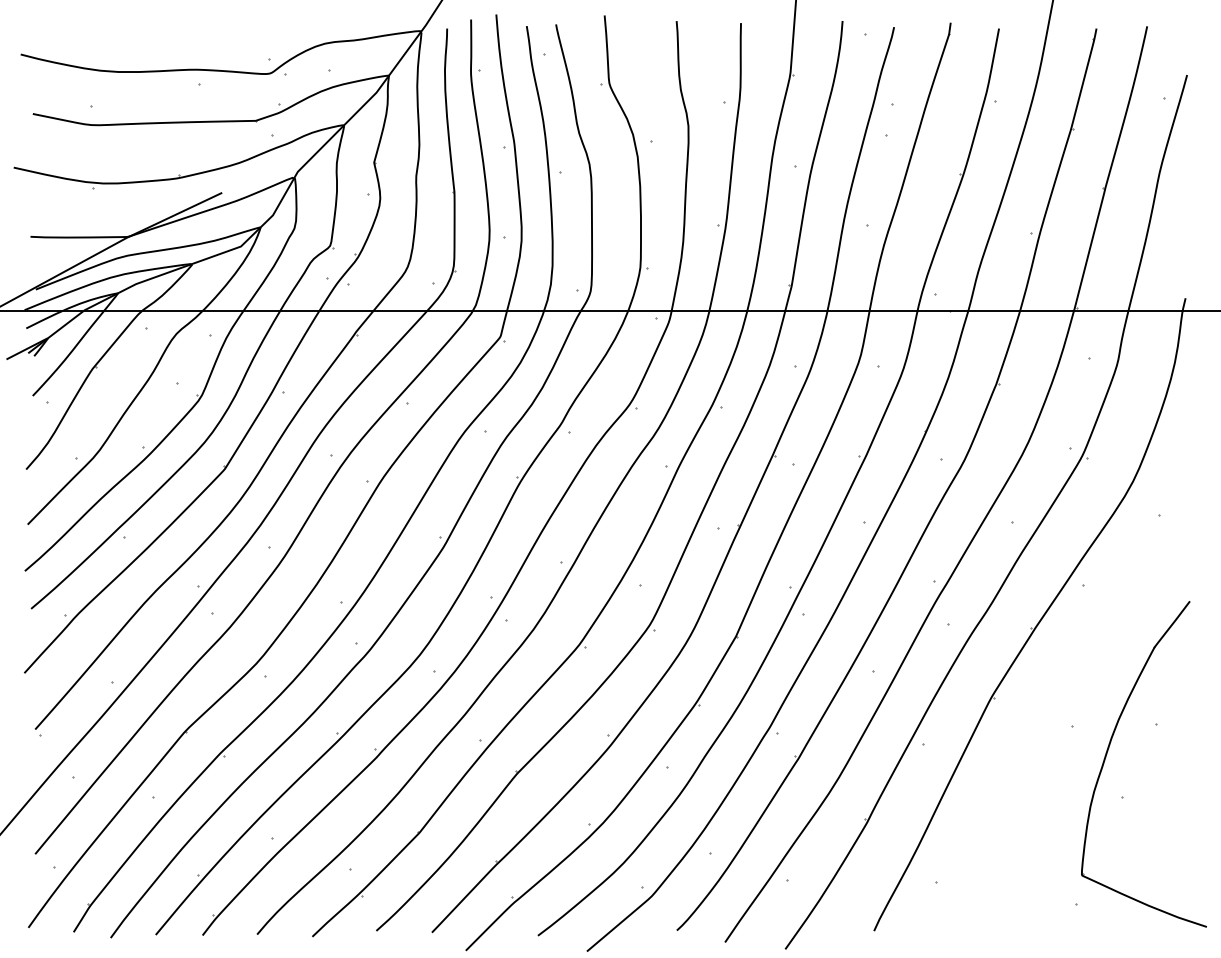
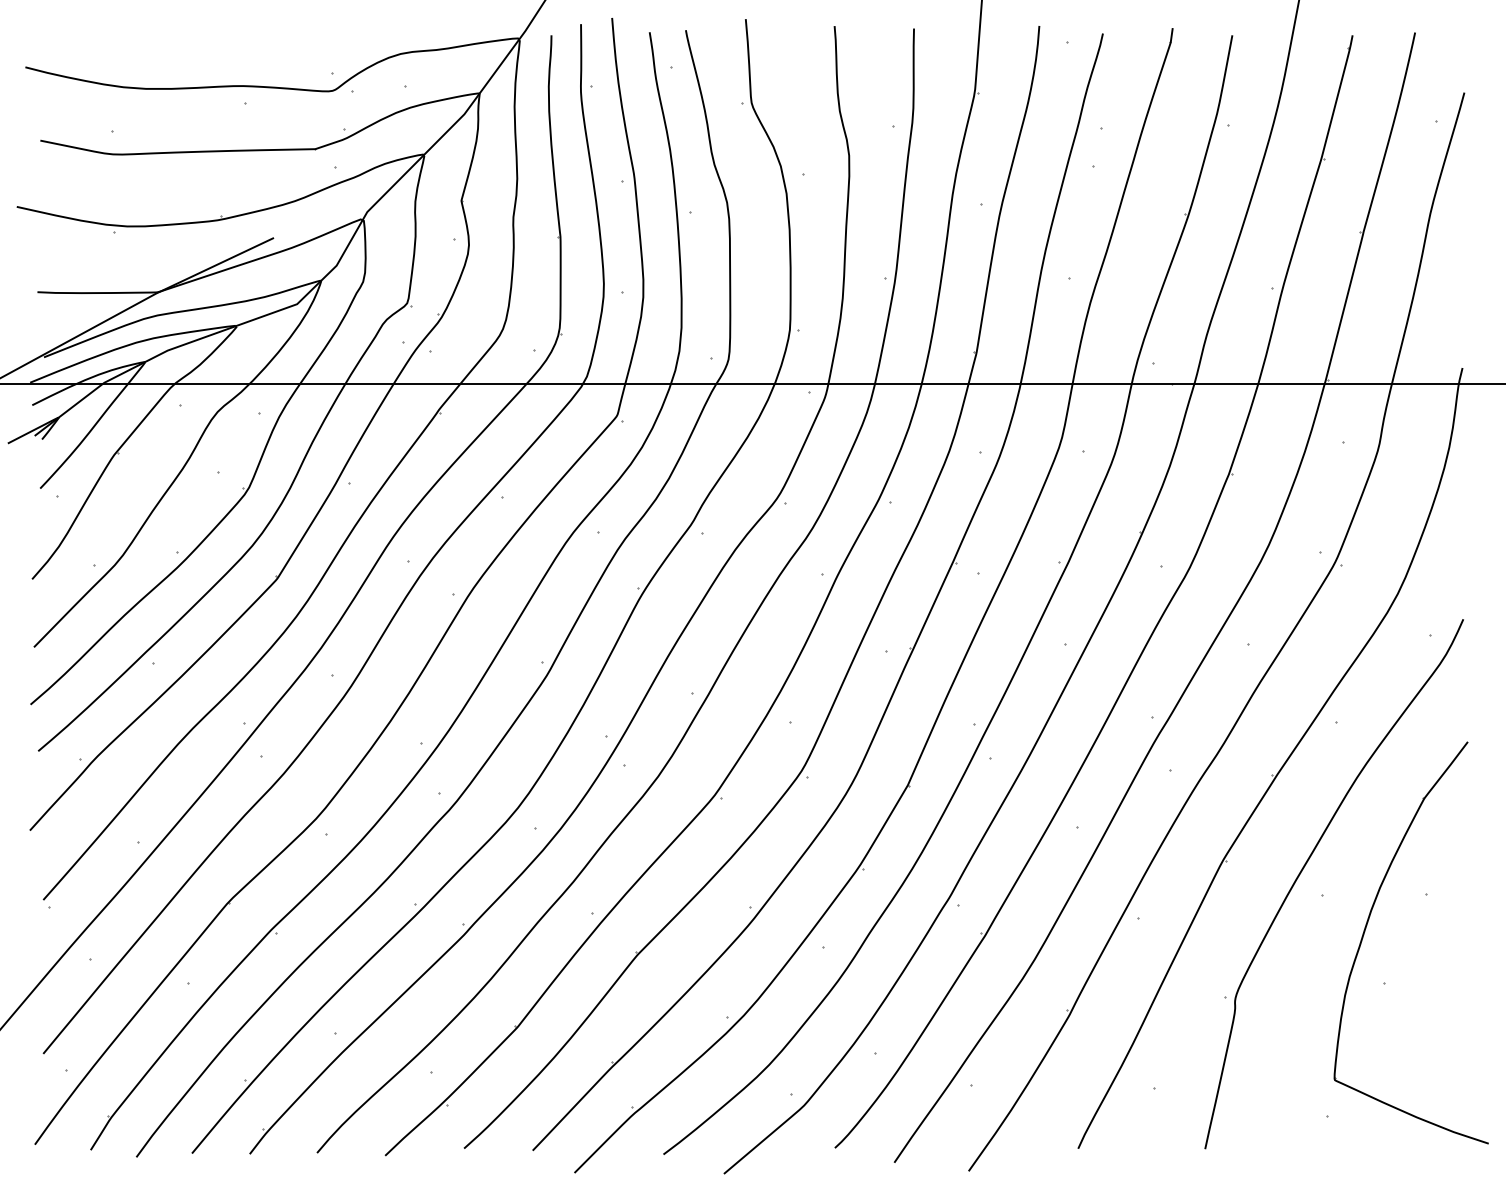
part: (1057, 704) -> (1304, 869), added

